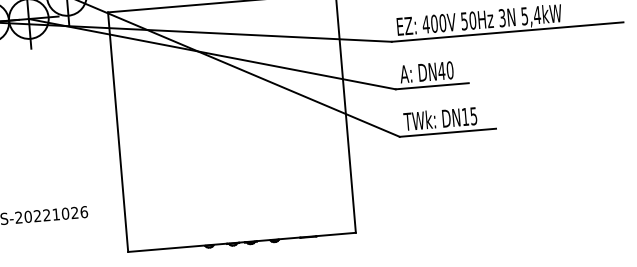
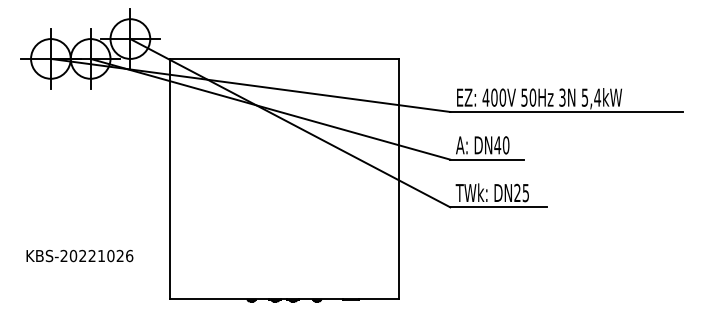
text: (465, 116) -> (517, 192), DN15 -> DN25

